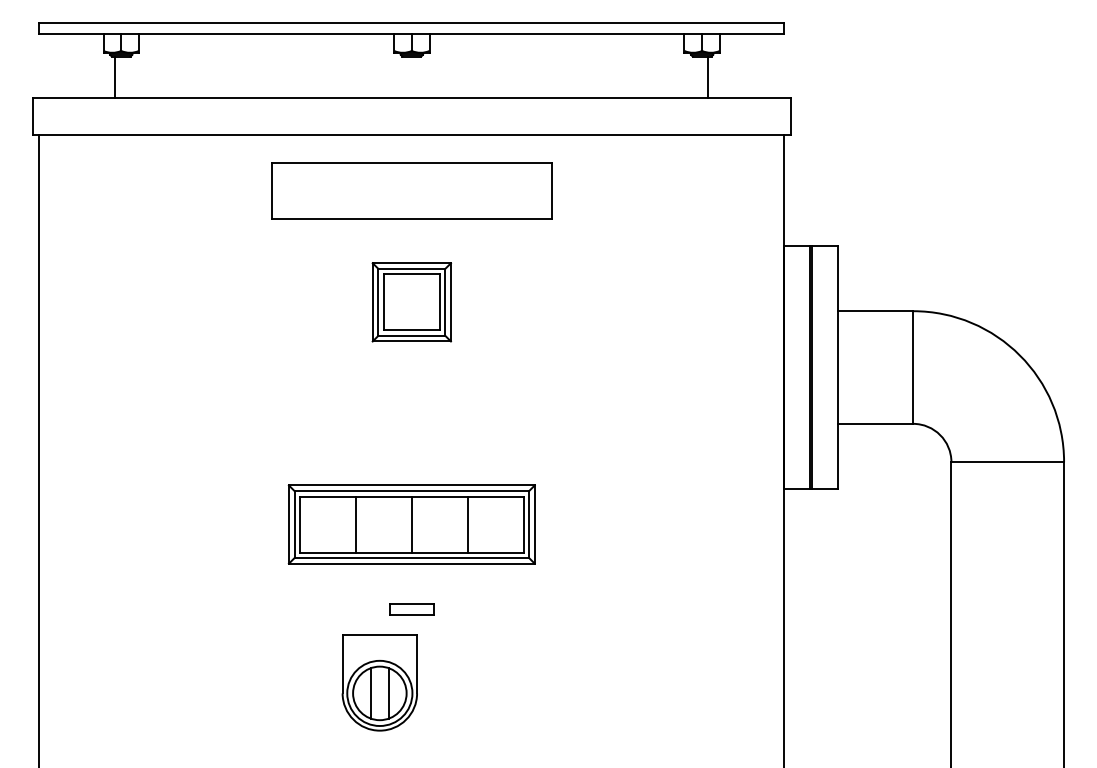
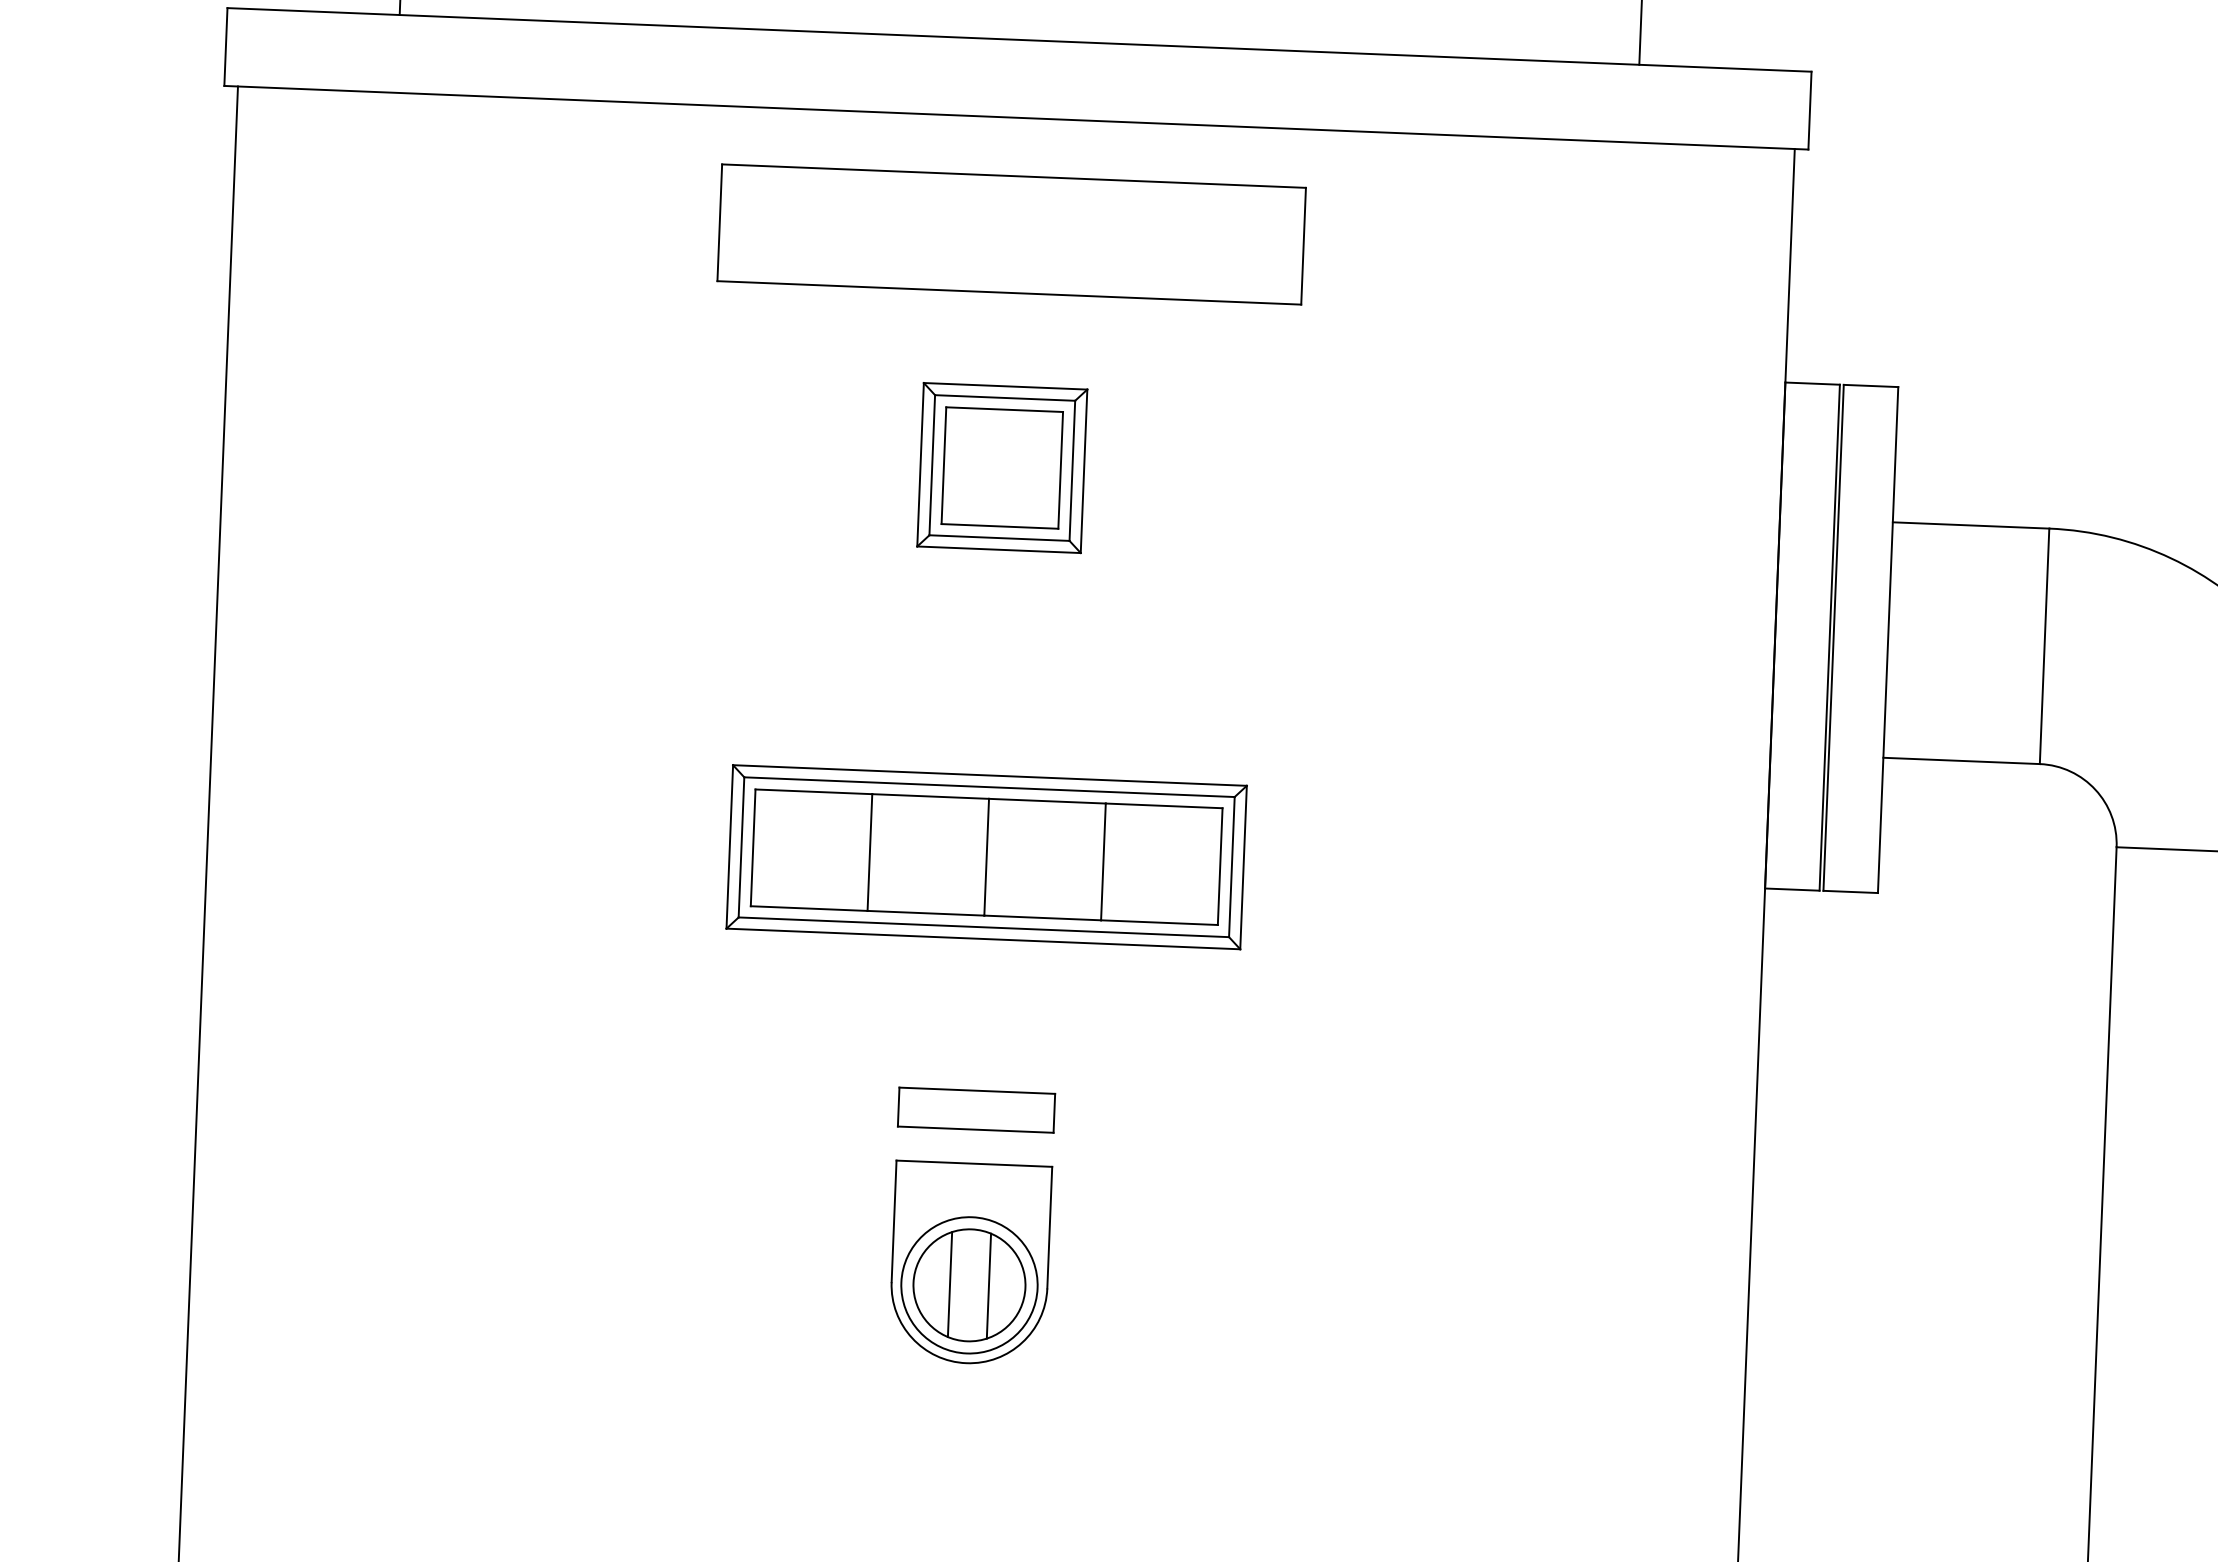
part: (411, 524) -> (985, 857), moved
part: (411, 609) -> (975, 1109), size x1.67
part: (379, 682) -> (969, 1262), moved

